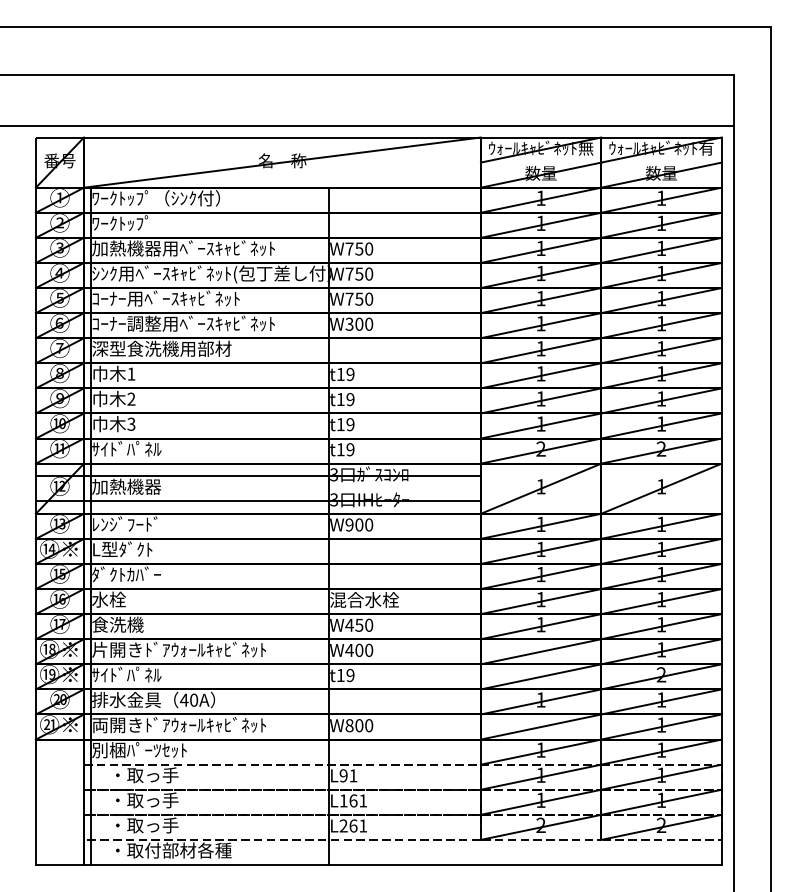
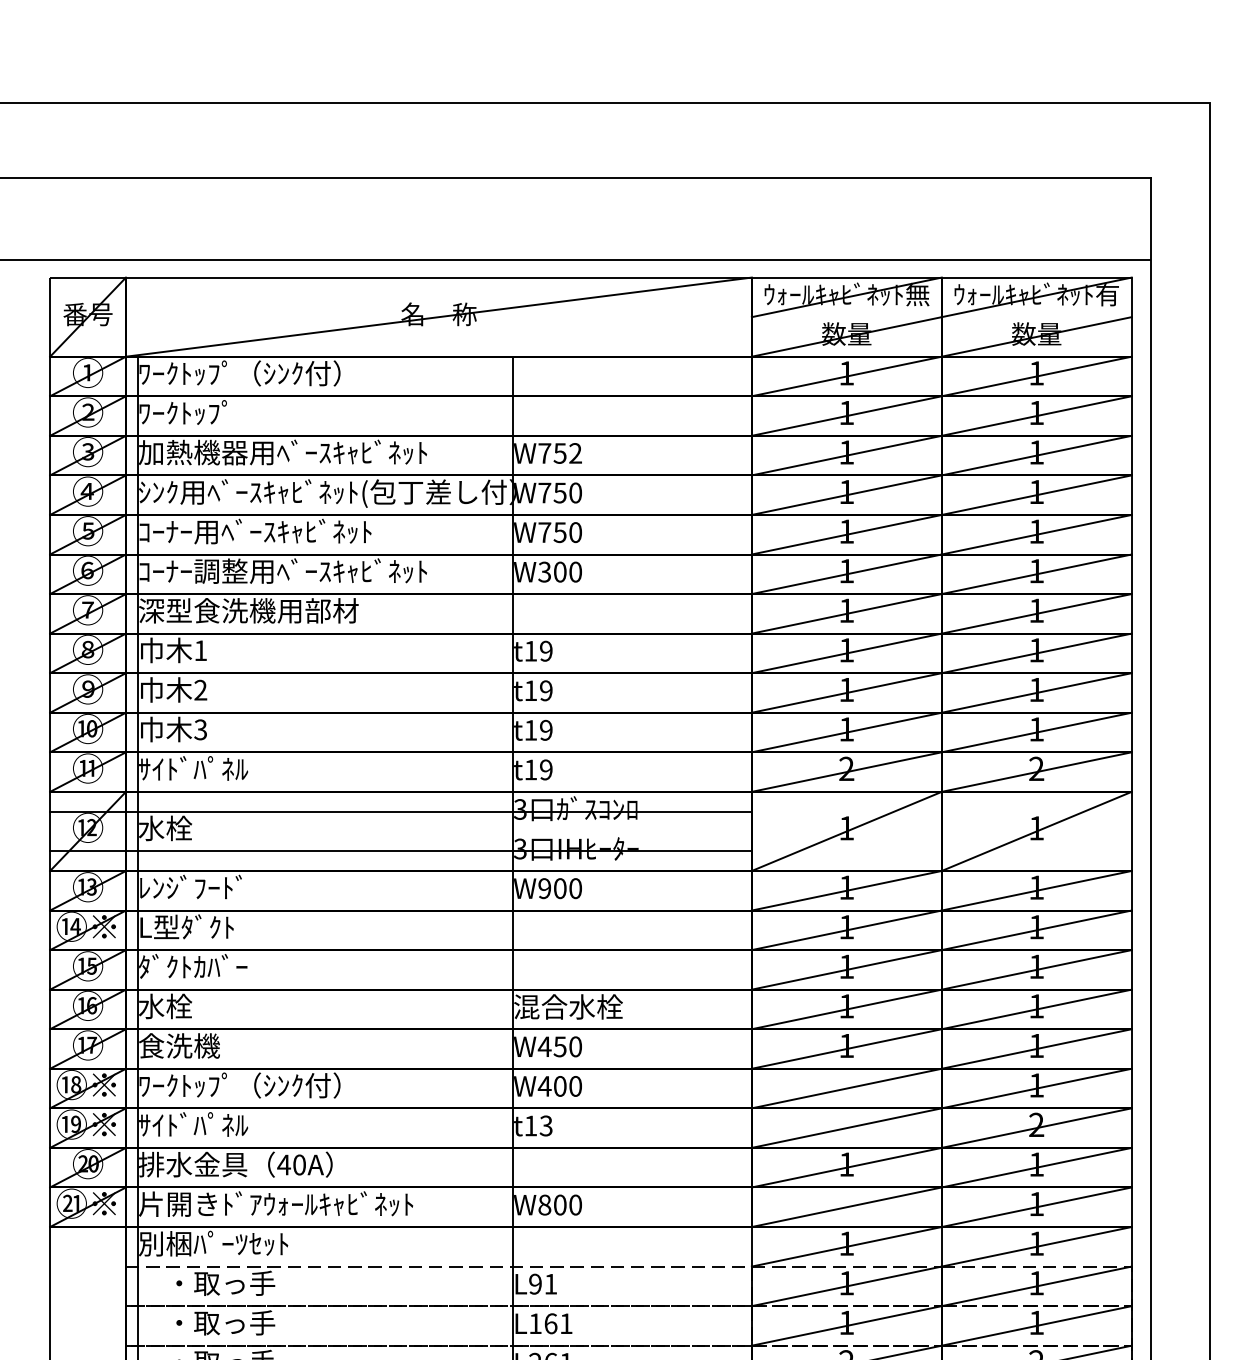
text: (369, 248) -> (576, 452), W750 -> W752
text: (126, 486) -> (192, 827), 加熱機器 -> 水栓
text: (178, 649) -> (274, 1084), 片開きﾄﾞｱｳｫｰﾙｷｬﾋﾞﾈｯﾄ -> ﾜｰｸﾄｯﾌﾟ（ｼﾝｸ付）
text: (350, 675) -> (546, 1125), t19 -> t13
text: (99, 725) -> (150, 1204), 両開きﾄﾞｱｳｫｰﾙｷｬﾋﾞﾈｯﾄ -> 片開きﾄﾞｱｳｫｰﾙｷｬﾋﾞﾈｯﾄ

